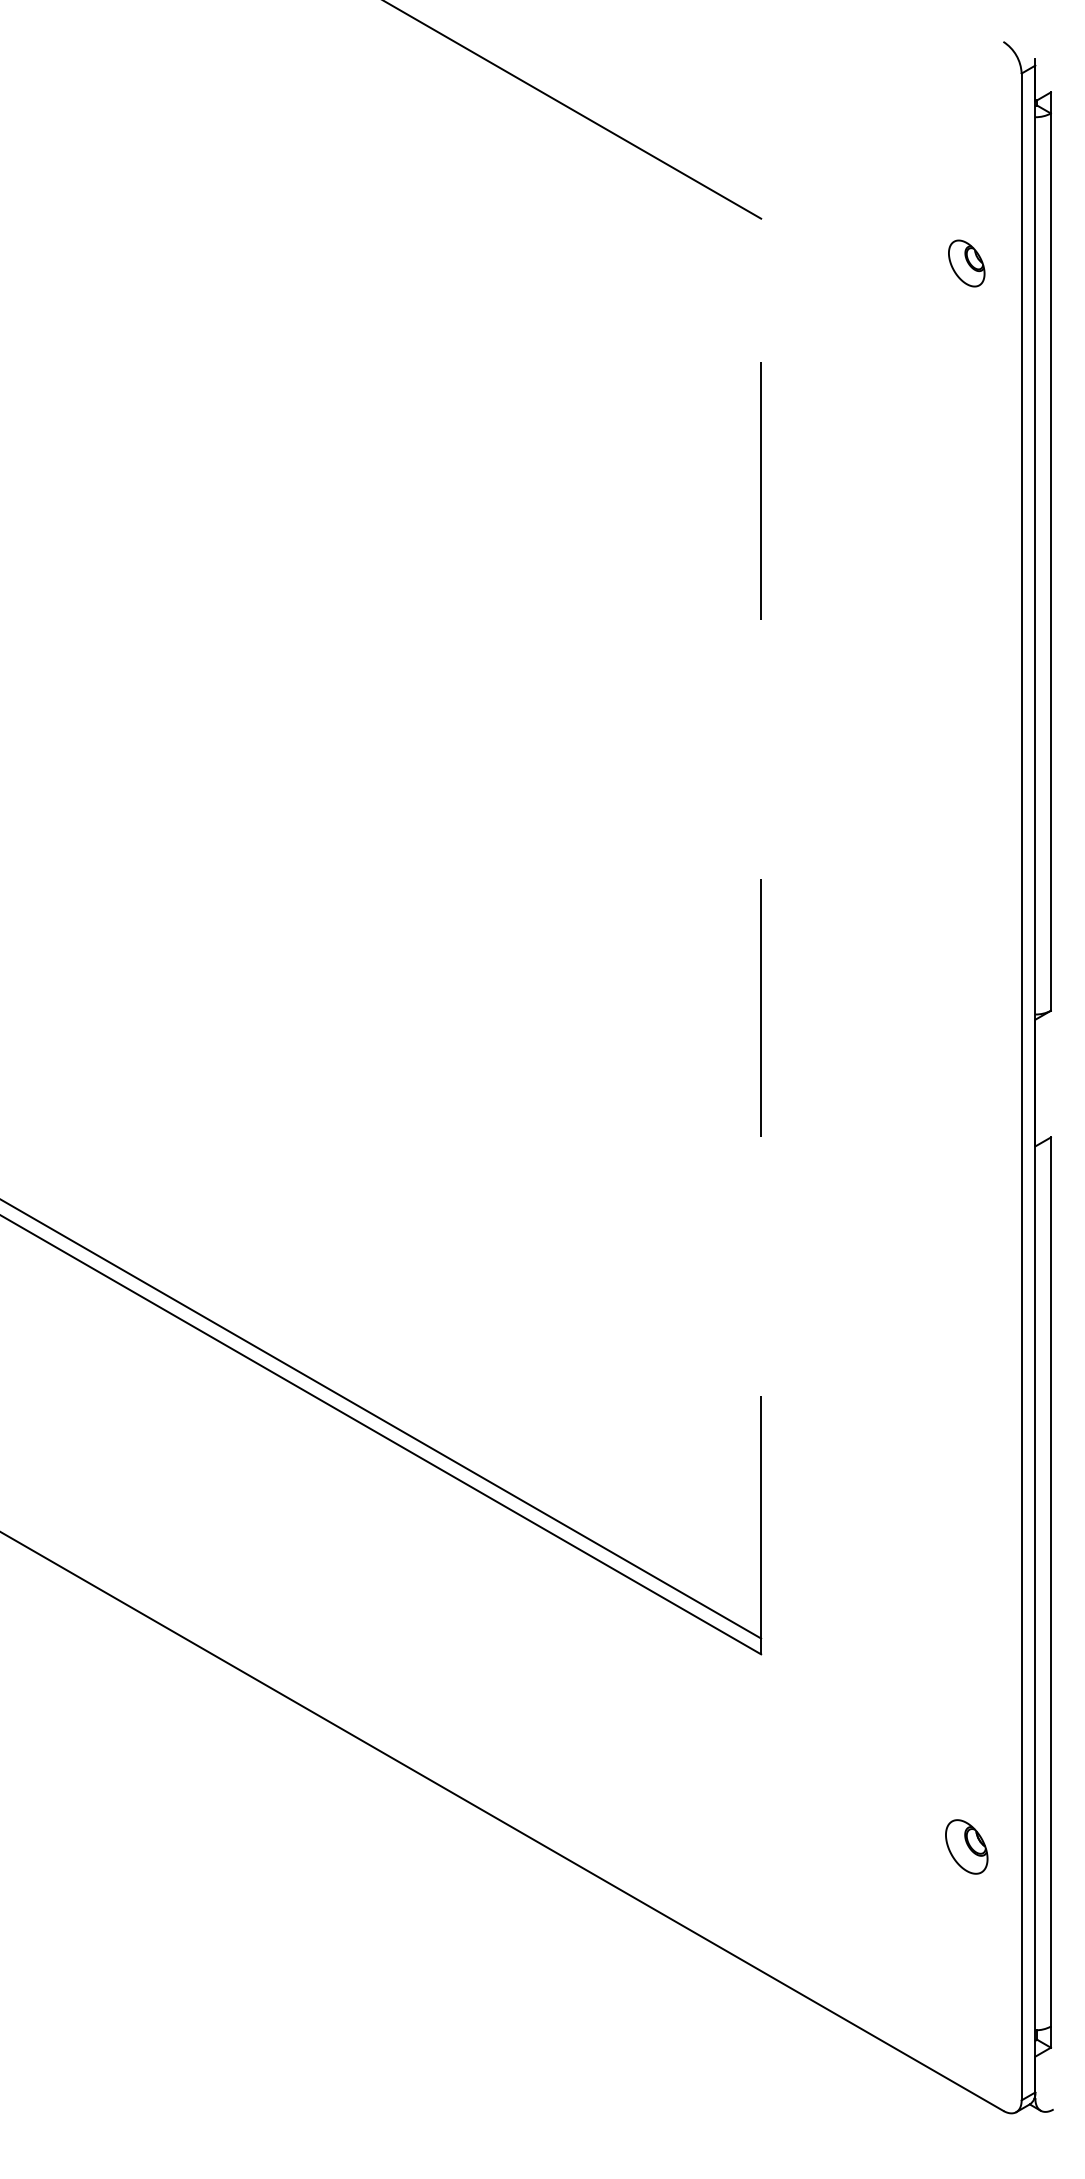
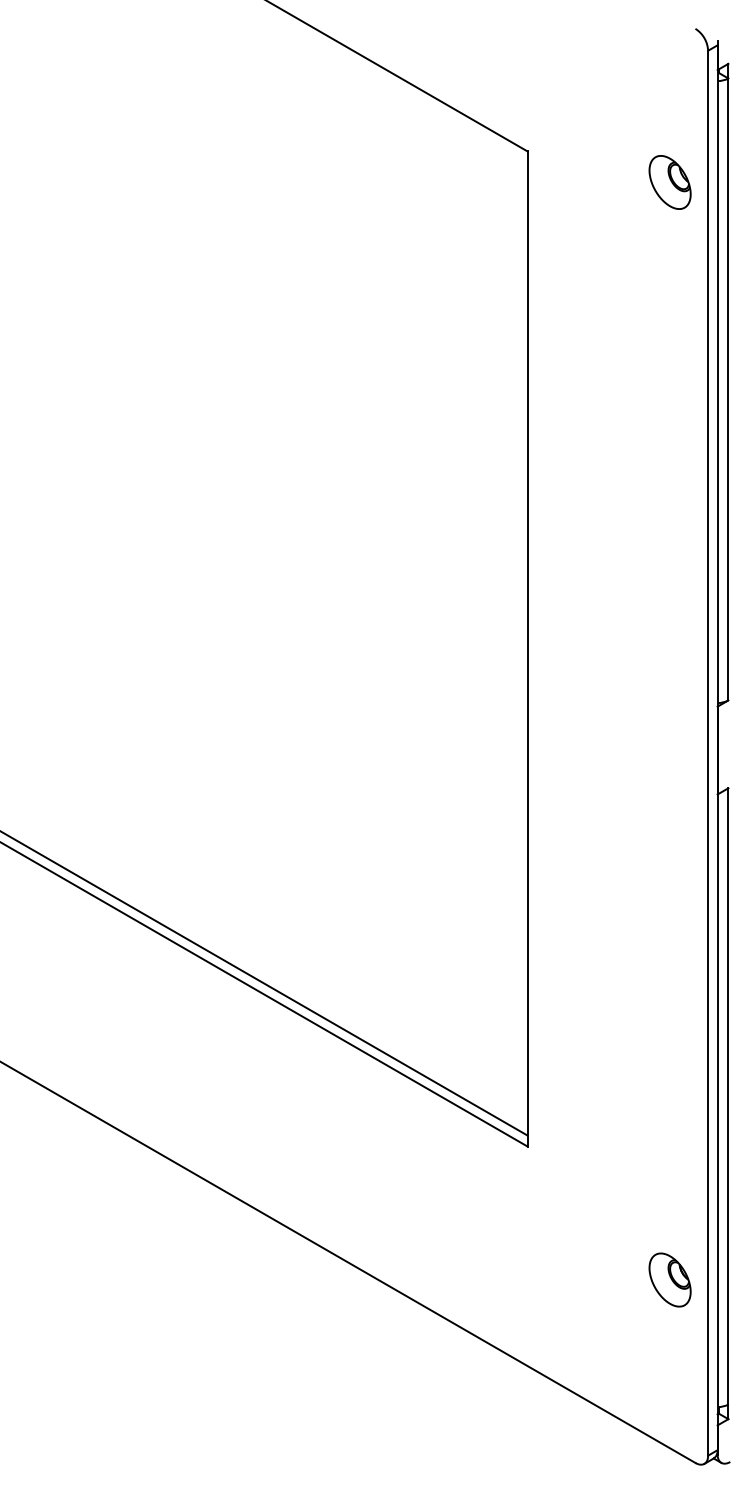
part: (965, 263) -> (669, 182), size x1.67
line: (761, 935) -> (527, 648), dashed -> solid
part: (965, 1846) -> (669, 1279), size x1.43

